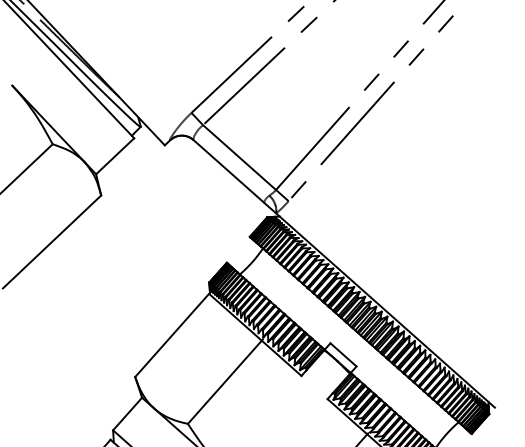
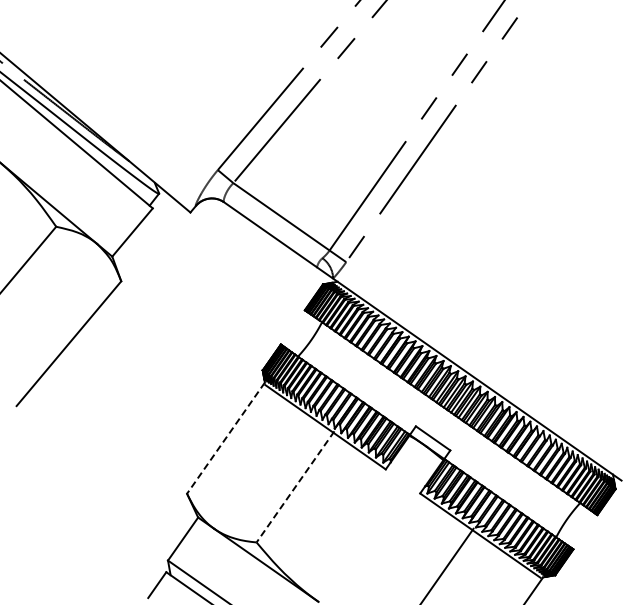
line: (172, 335) -> (225, 438), solid -> dashed
line: (225, 381) -> (295, 486), solid -> dashed

